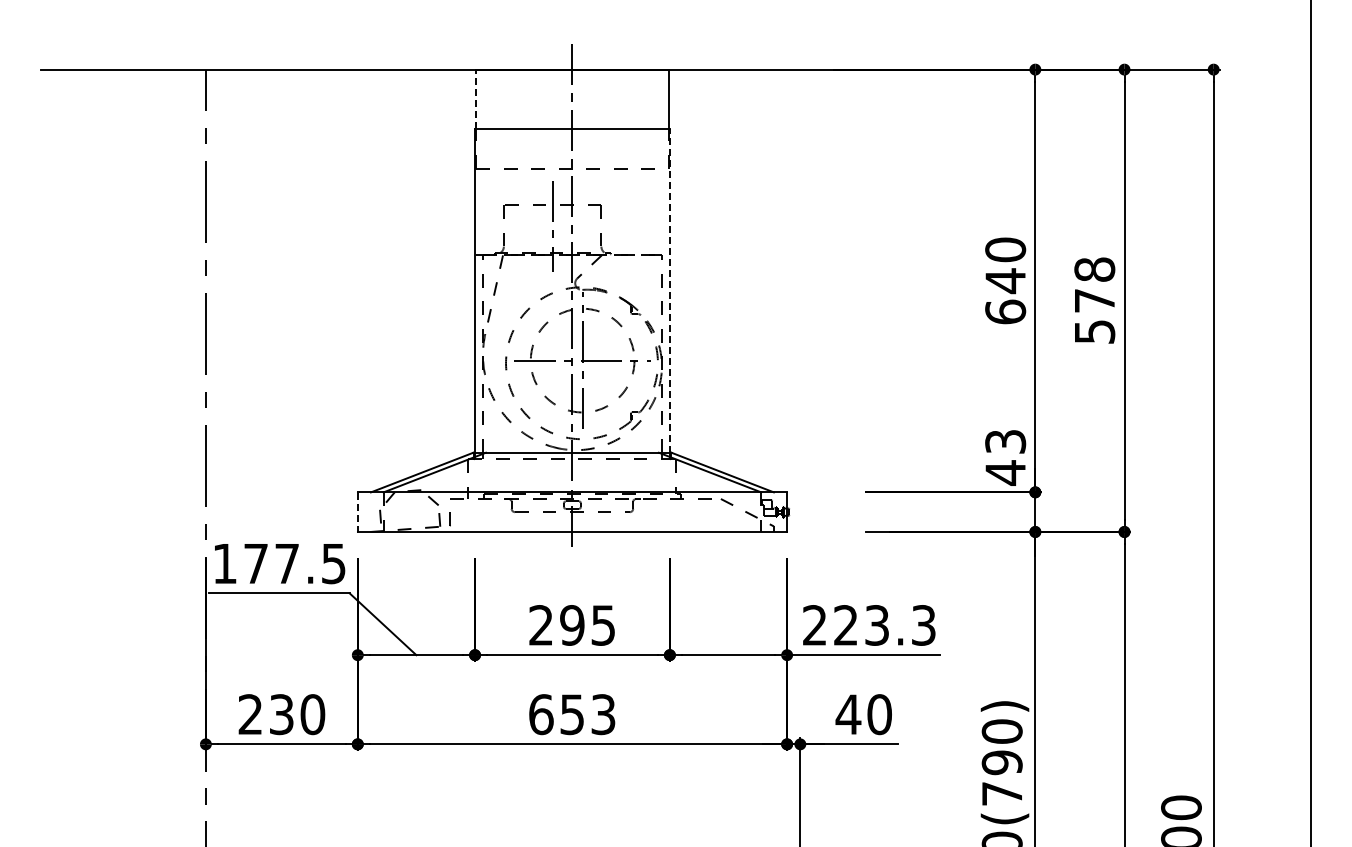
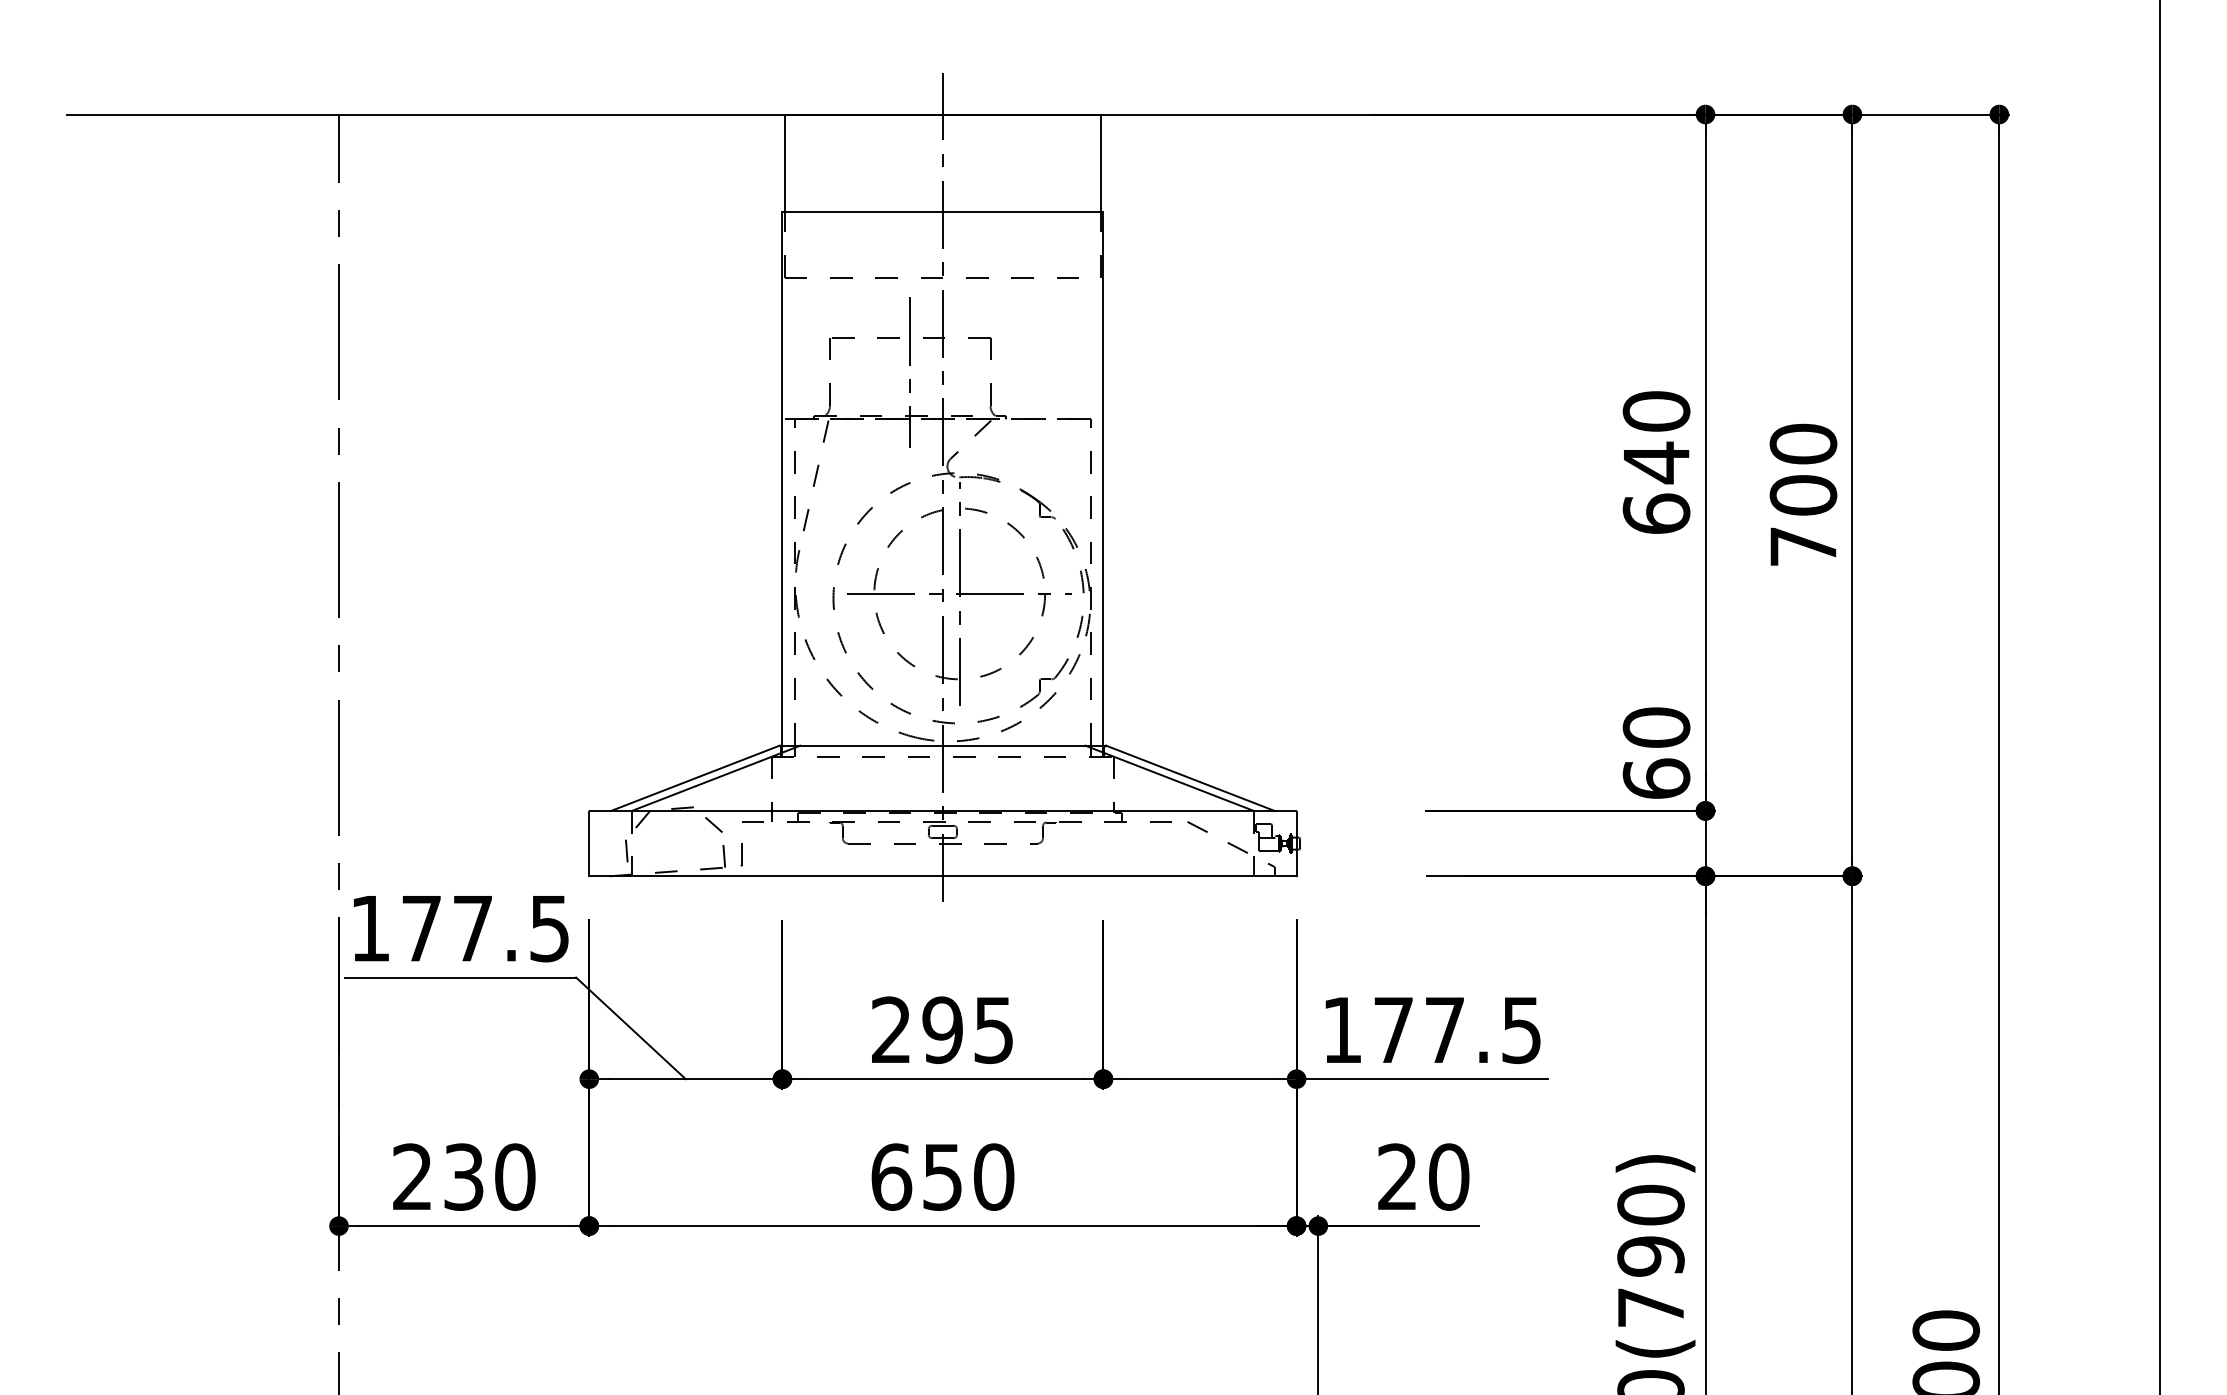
line: (476, 99) -> (784, 163), dashed -> solid
line: (669, 290) -> (1102, 478), dashed -> solid
text: (1094, 300) -> (1802, 494), 578 -> 700
text: (1005, 457) -> (1656, 753), 43 -> 60
line: (357, 512) -> (588, 844), dashed -> solid
text: (869, 625) -> (1432, 1030), 223.3 -> 177.5
text: (603, 714) -> (994, 1176), 653 -> 650
text: (848, 714) -> (1397, 1176), 40 -> 20

